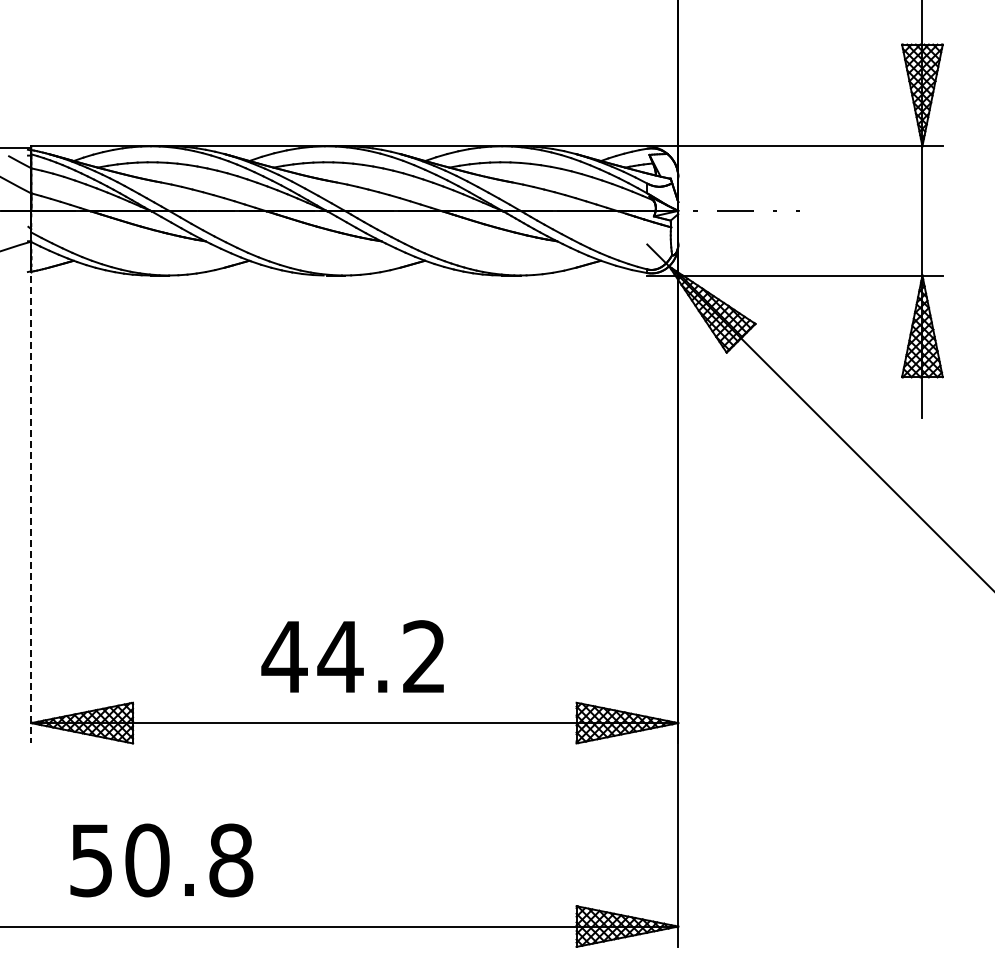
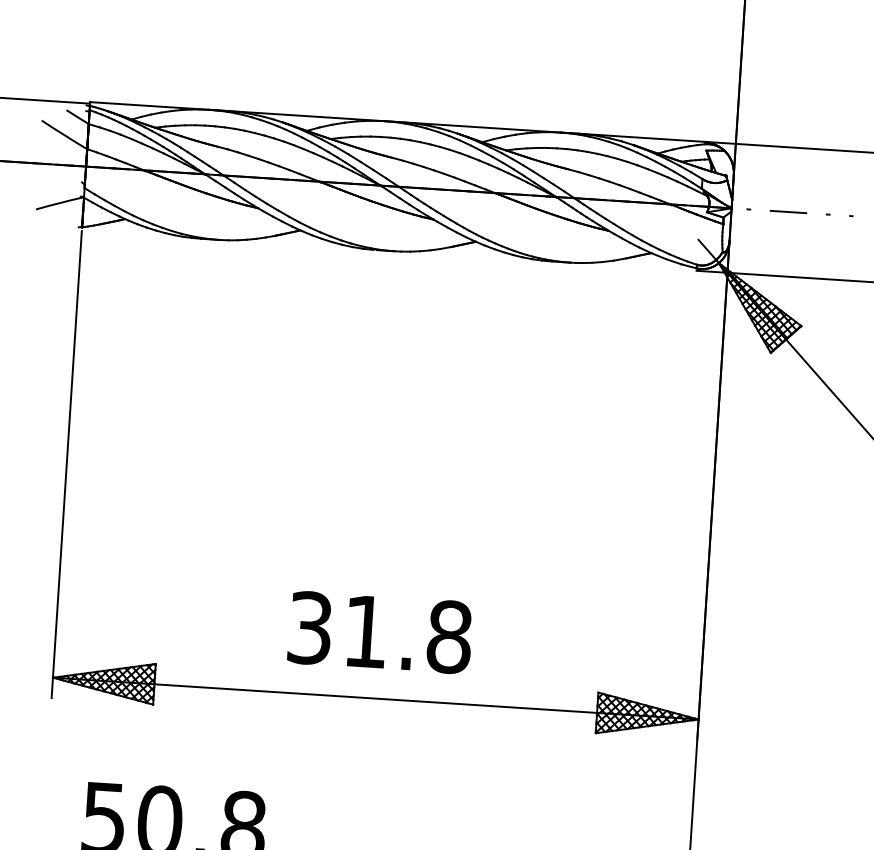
line: (31, 509) -> (66, 464), dashed -> solid
text: (353, 656) -> (378, 632), 44.2 -> 31.8

